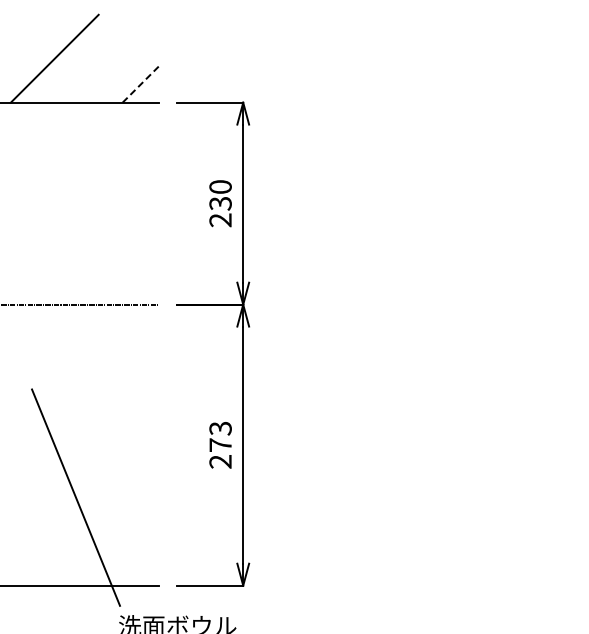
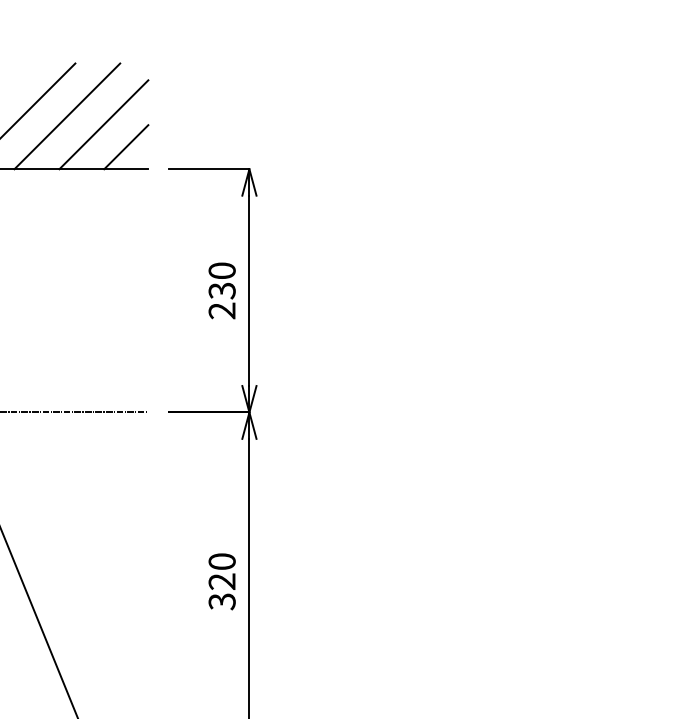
line: (91, 58) -> (66, 116), added
line: (122, 65) -> (104, 124), added
line: (140, 84) -> (125, 147), dashed -> solid
text: (220, 444) -> (222, 580), 273 -> 320

